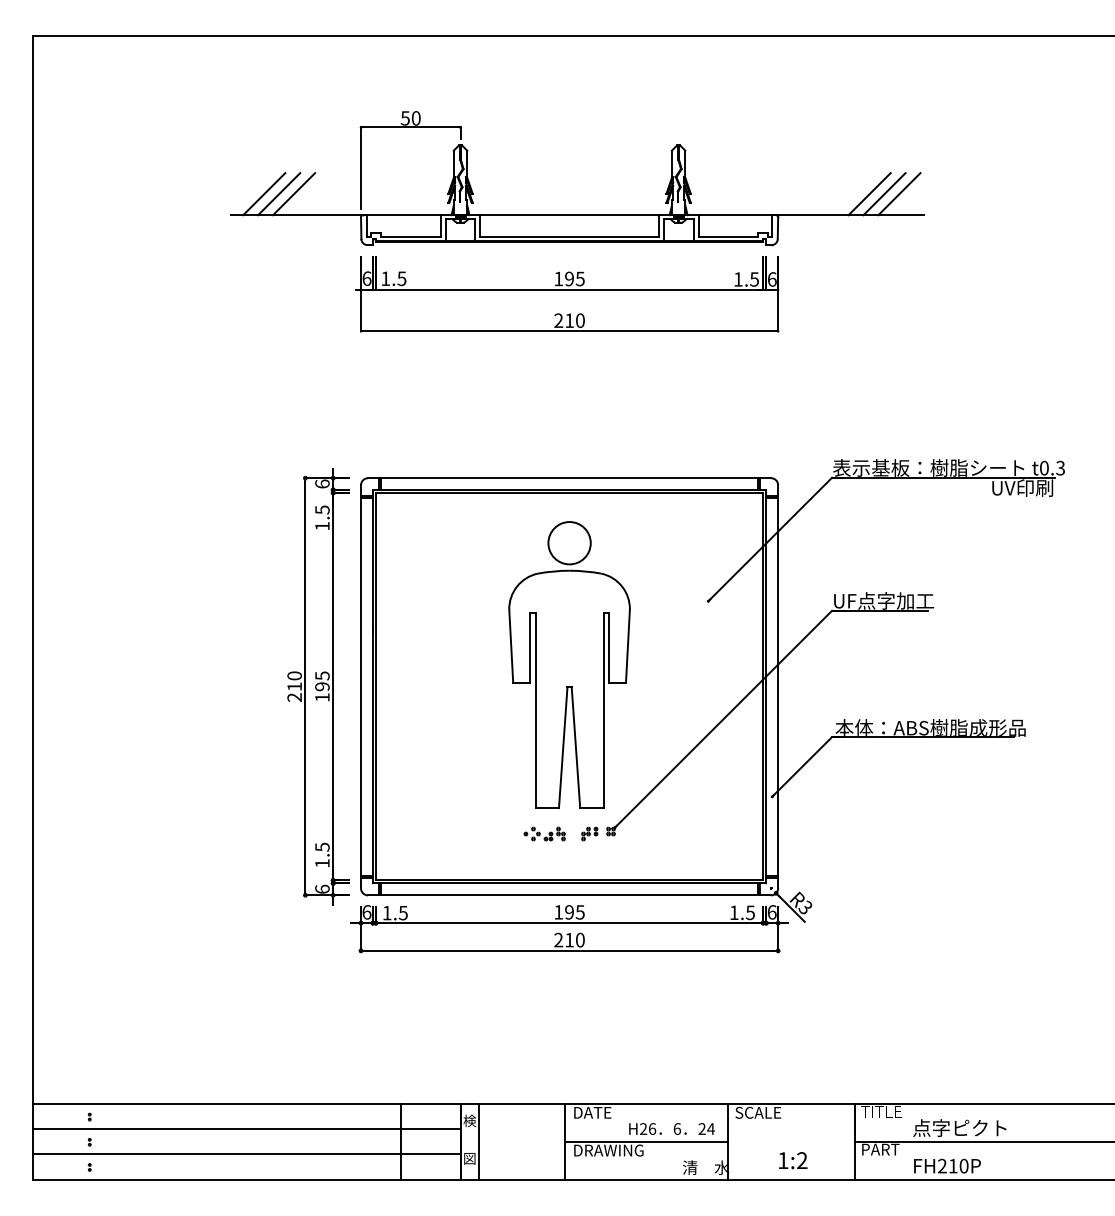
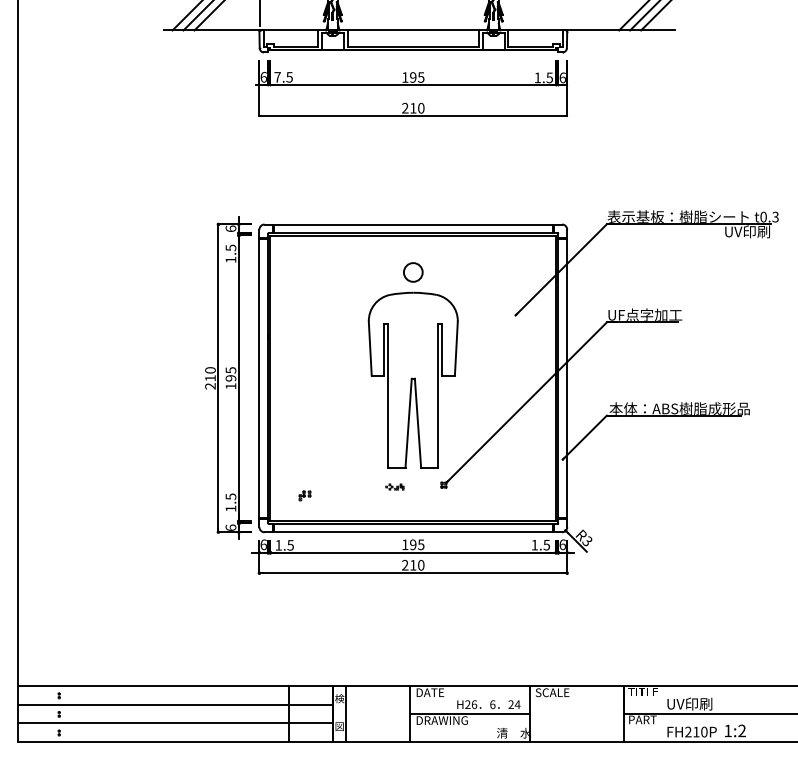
text: (385, 278) -> (277, 77), 1.5 -> 7.5
circle: (569, 543) -> (413, 272), size x0.6
part: (544, 833) -> (394, 486), size x0.6
part: (589, 833) -> (304, 495), moved
text: (959, 1127) -> (700, 703), 点字ピクト -> UV印刷
text: (793, 1160) -> (735, 730), moved

